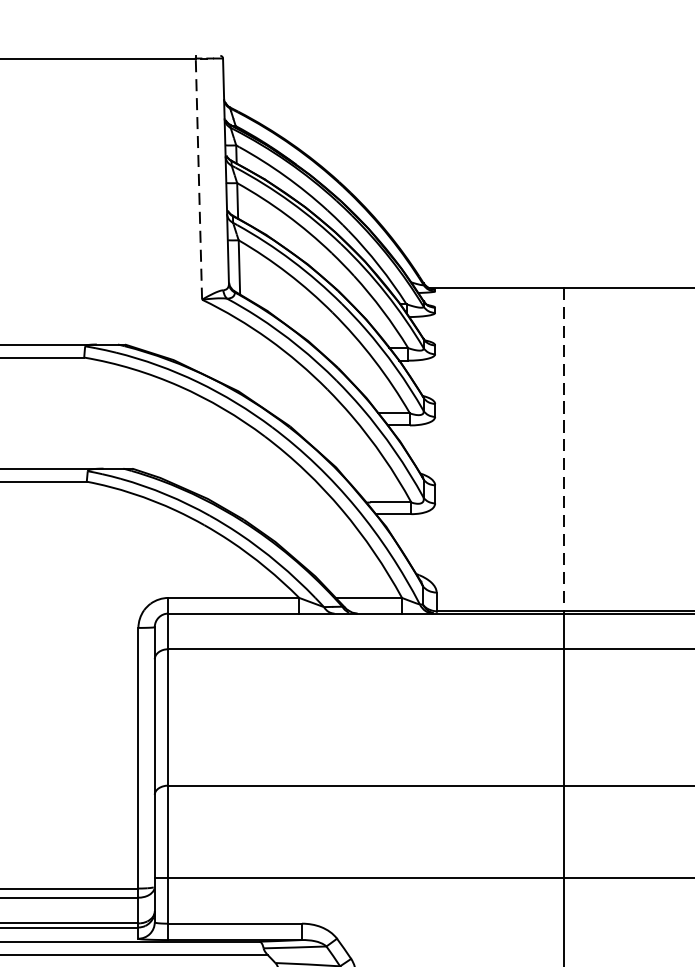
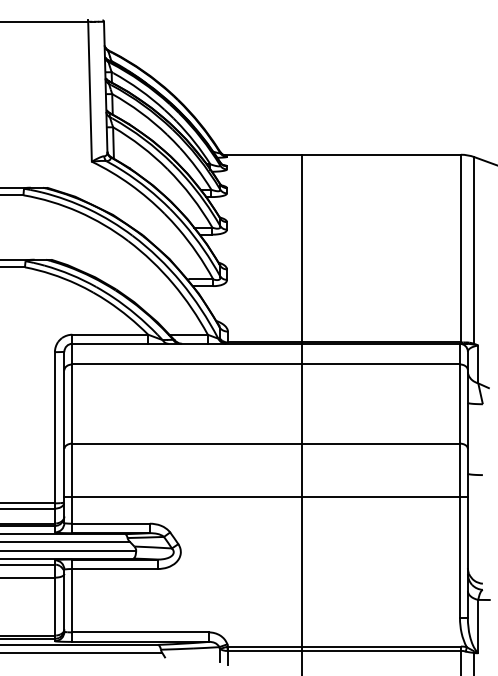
line: (199, 178) -> (90, 91), dashed -> solid
line: (563, 451) -> (301, 249), dashed -> solid

